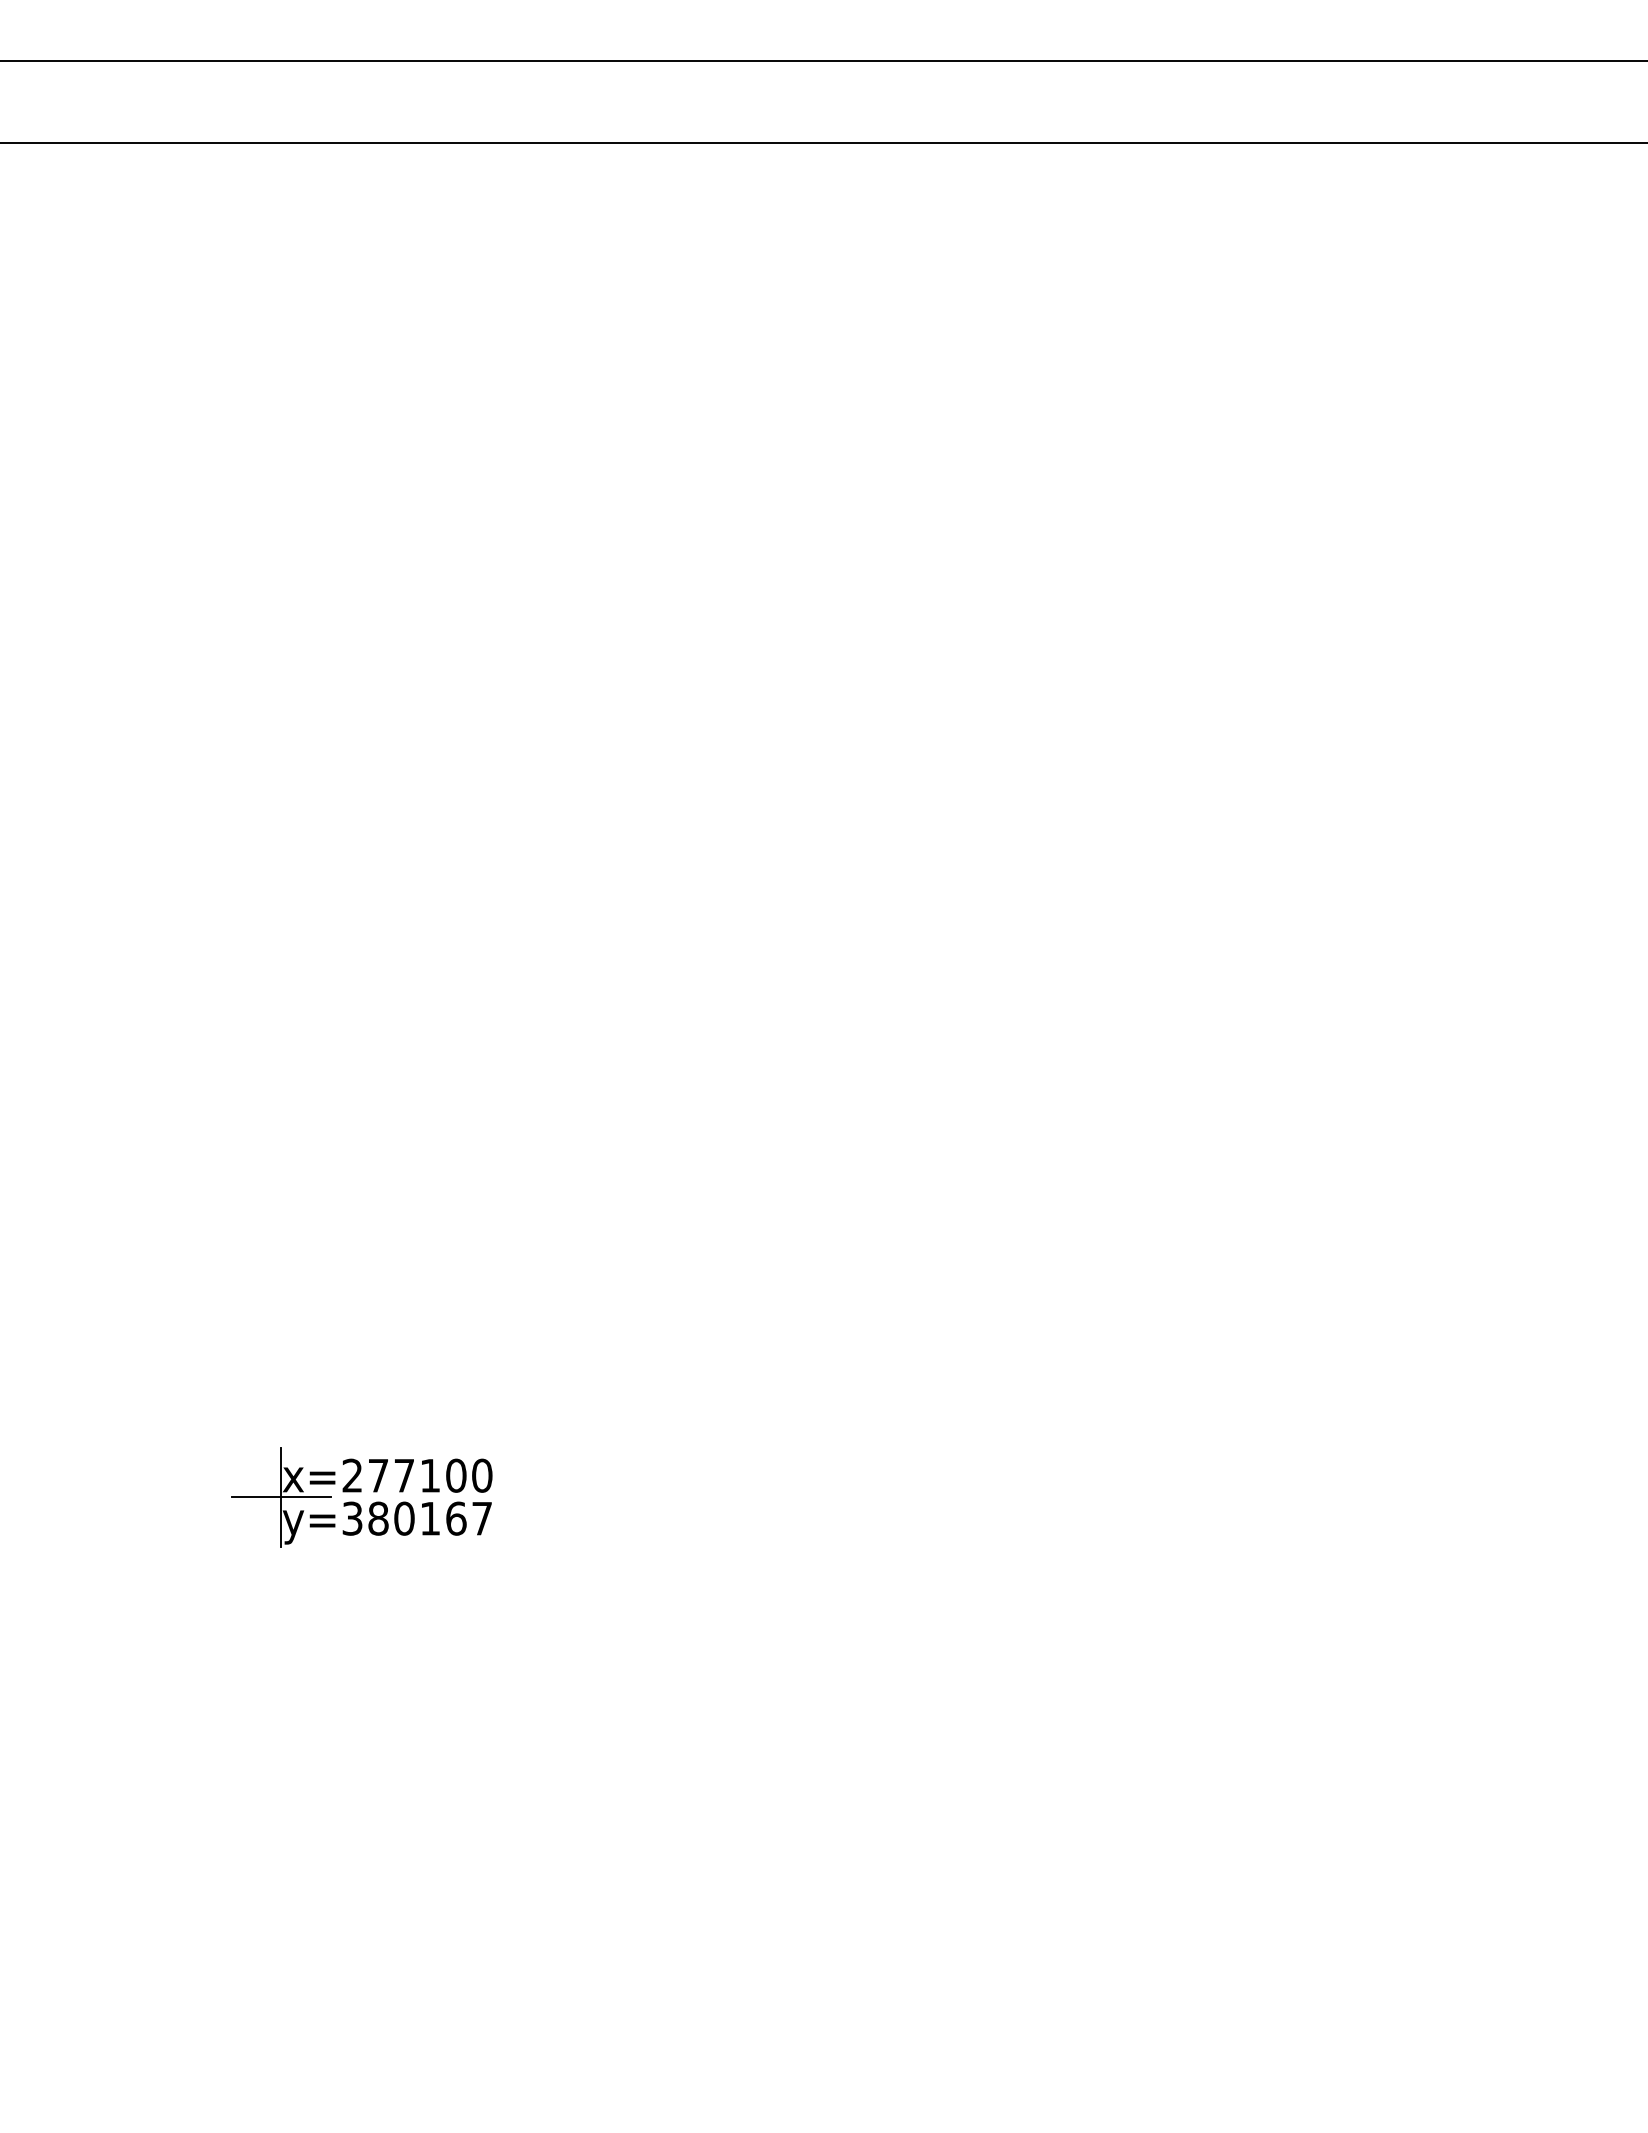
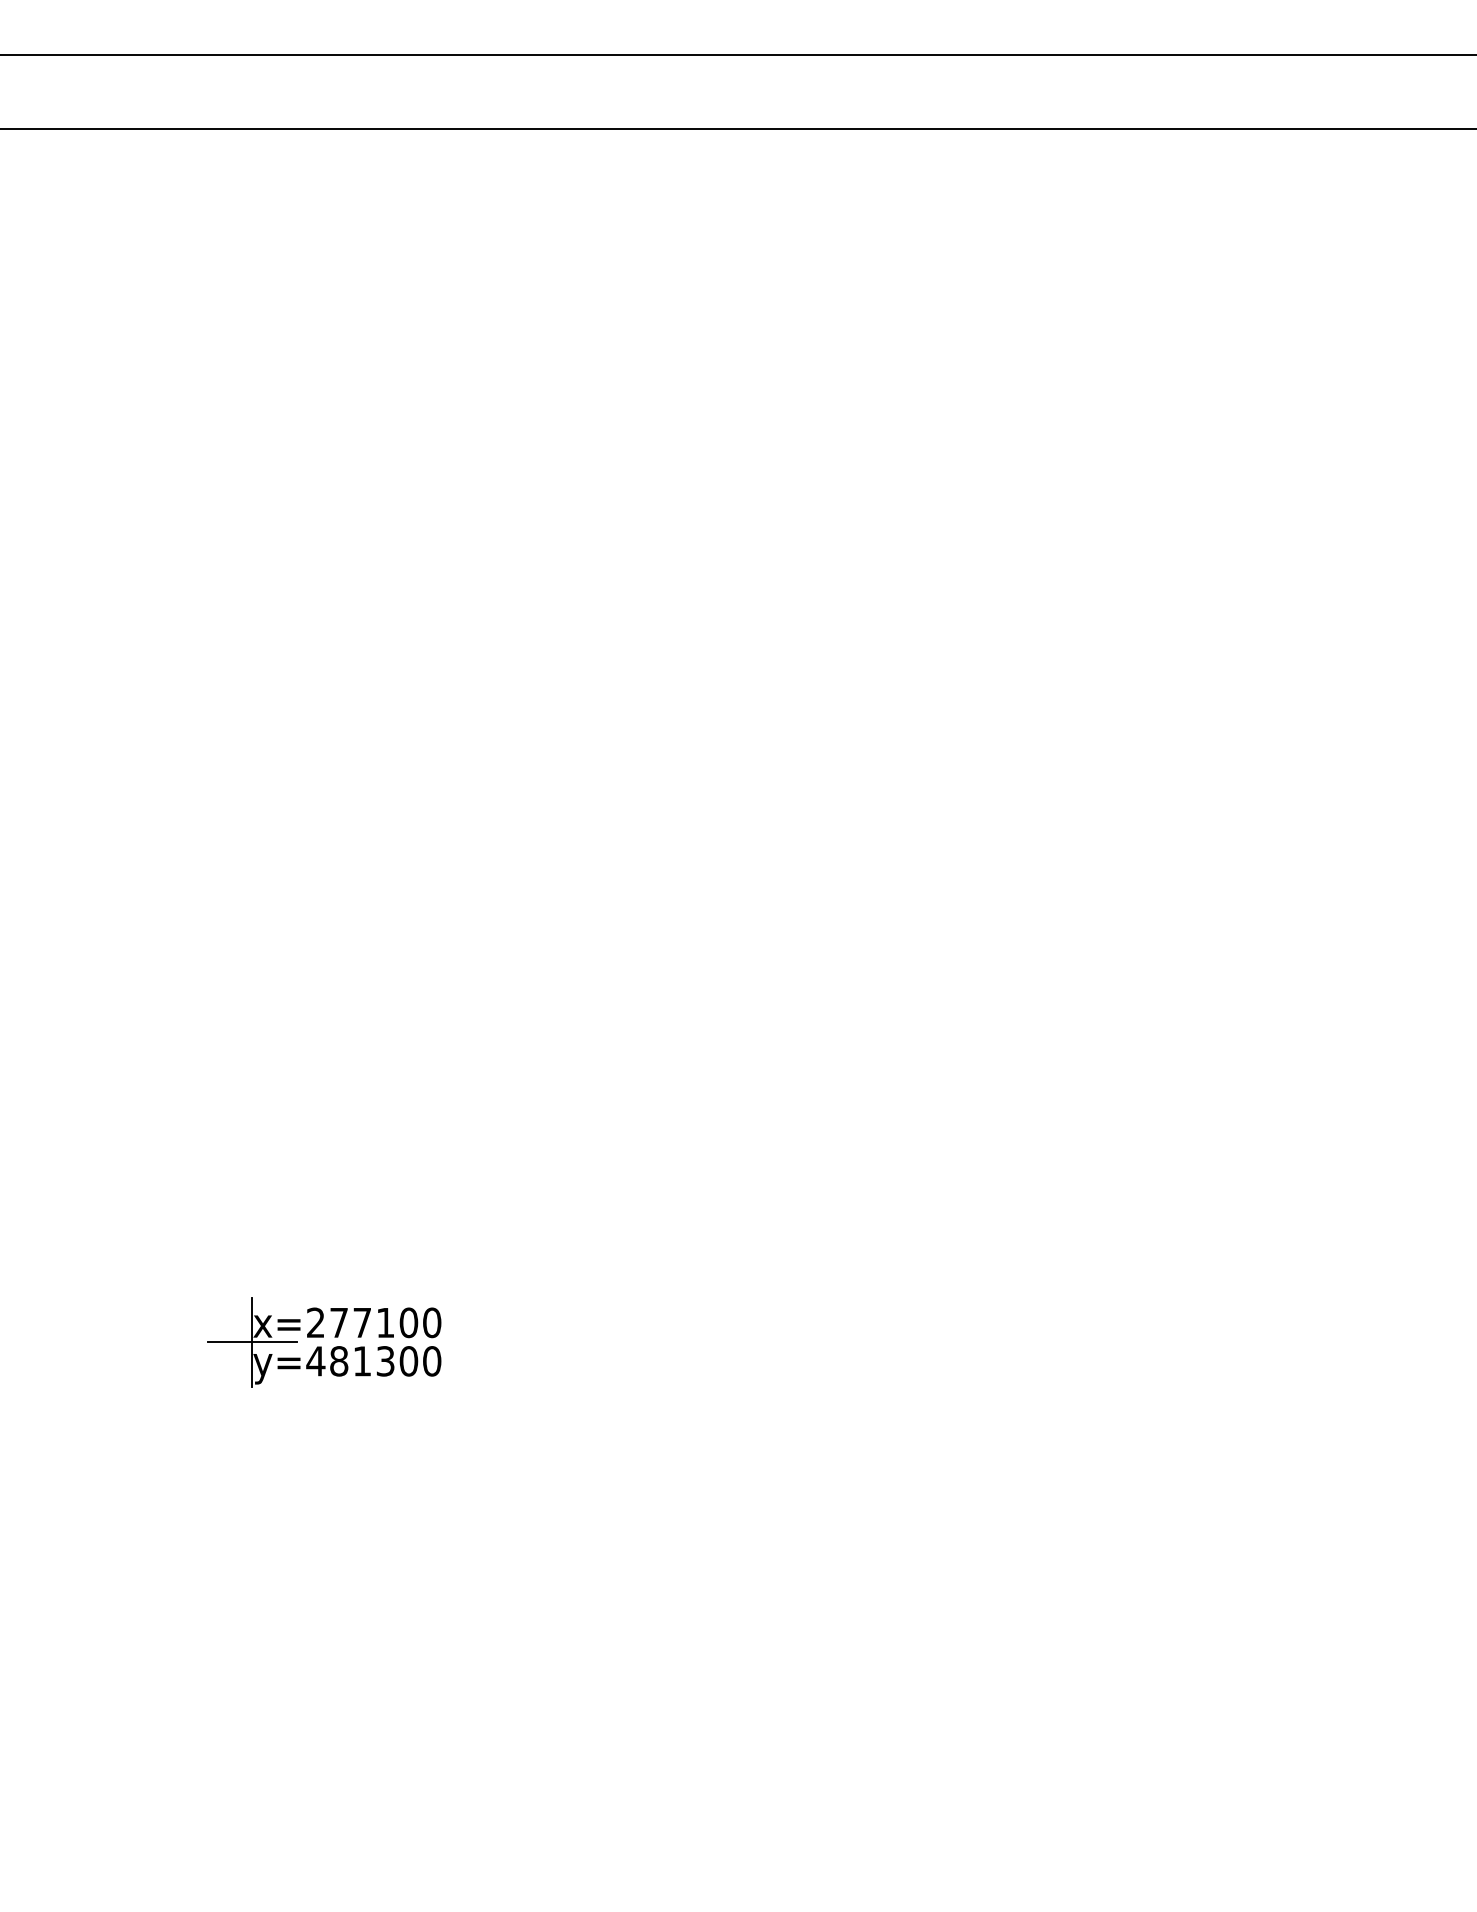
text: (416, 1518) -> (373, 1361), y=380167 -> y=481300

